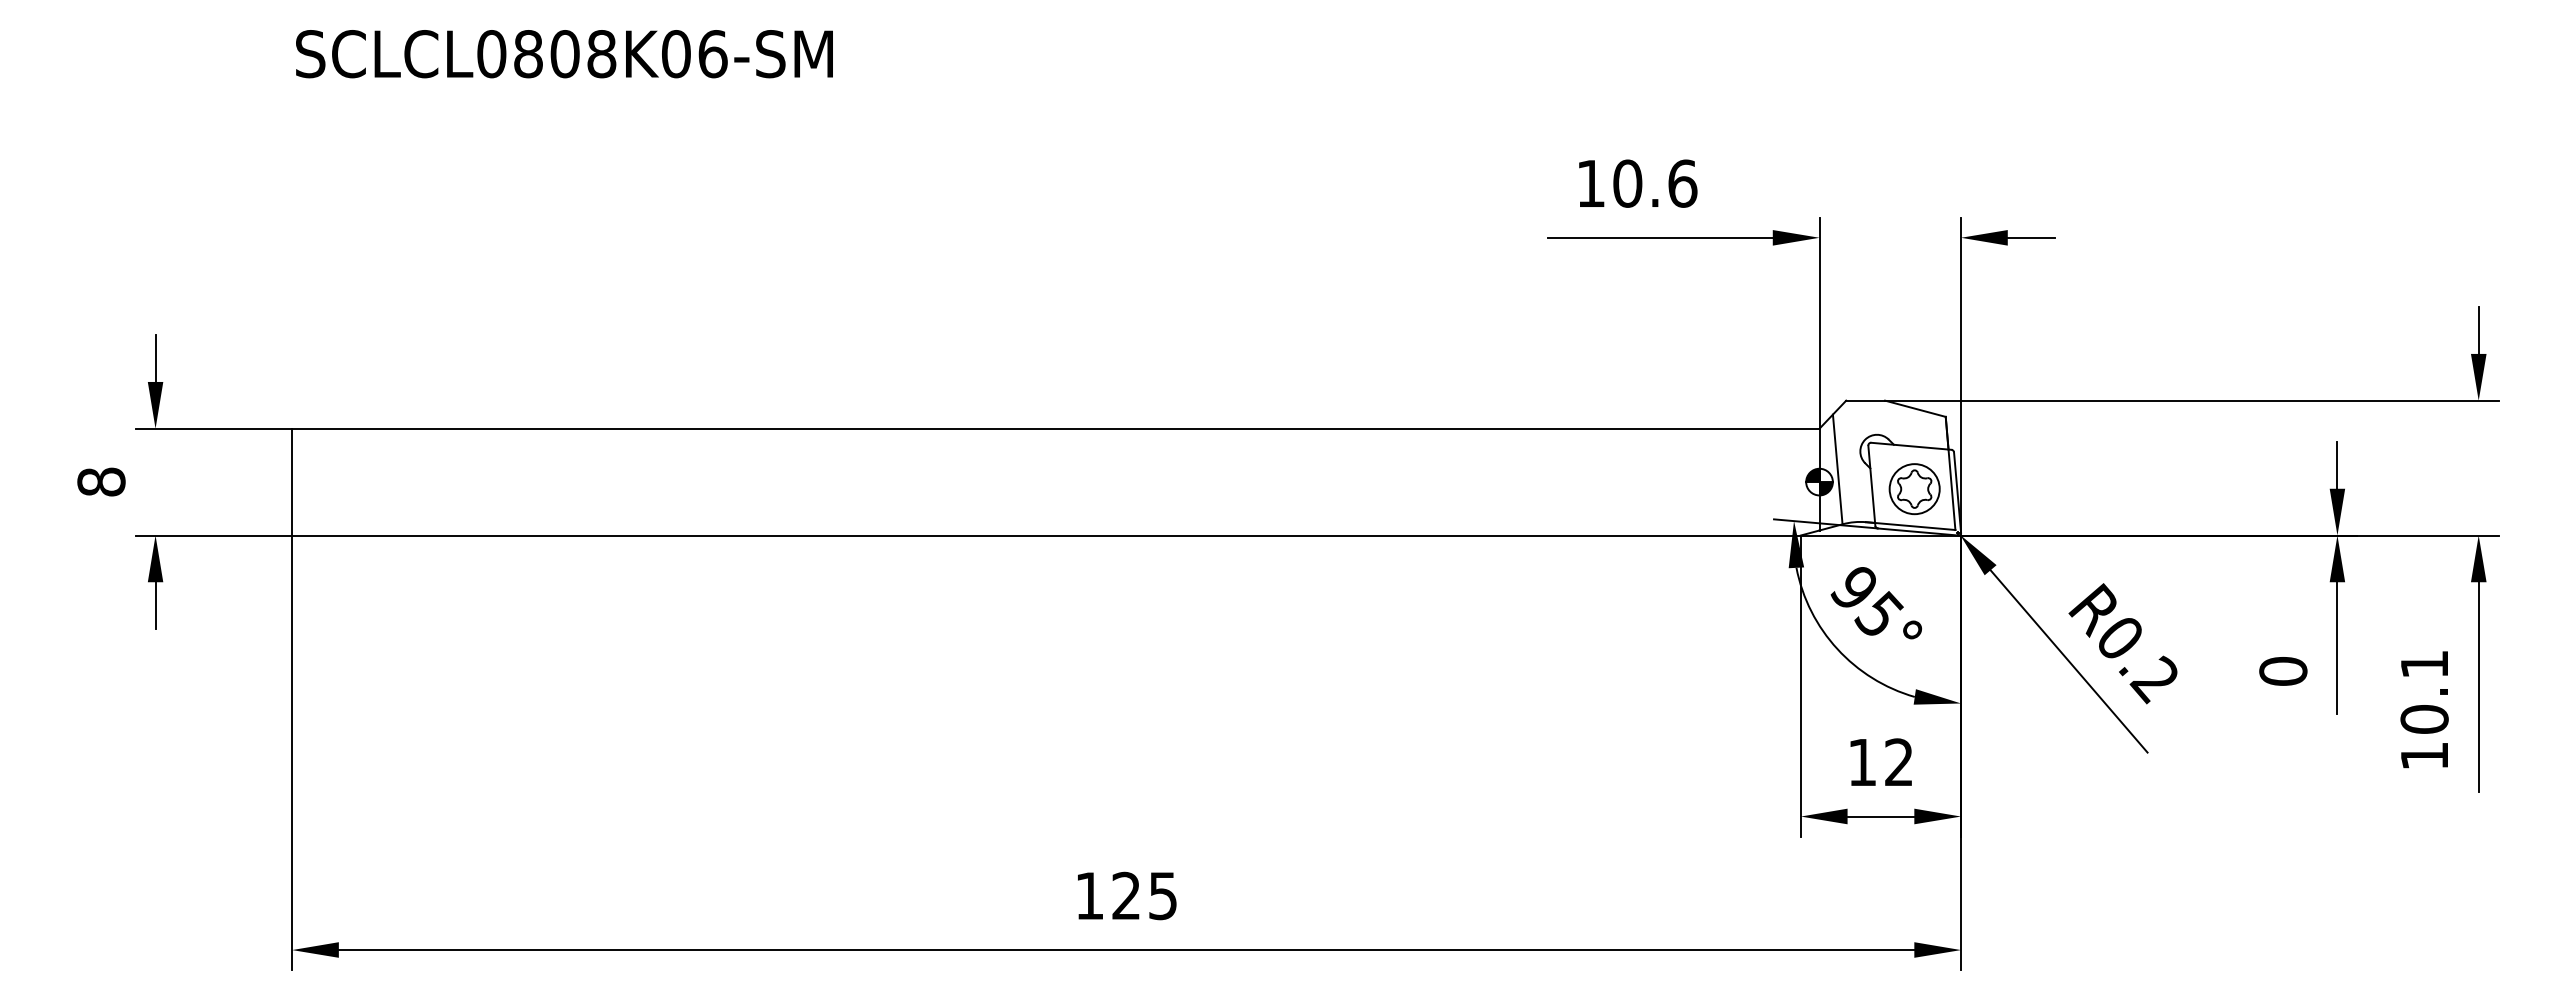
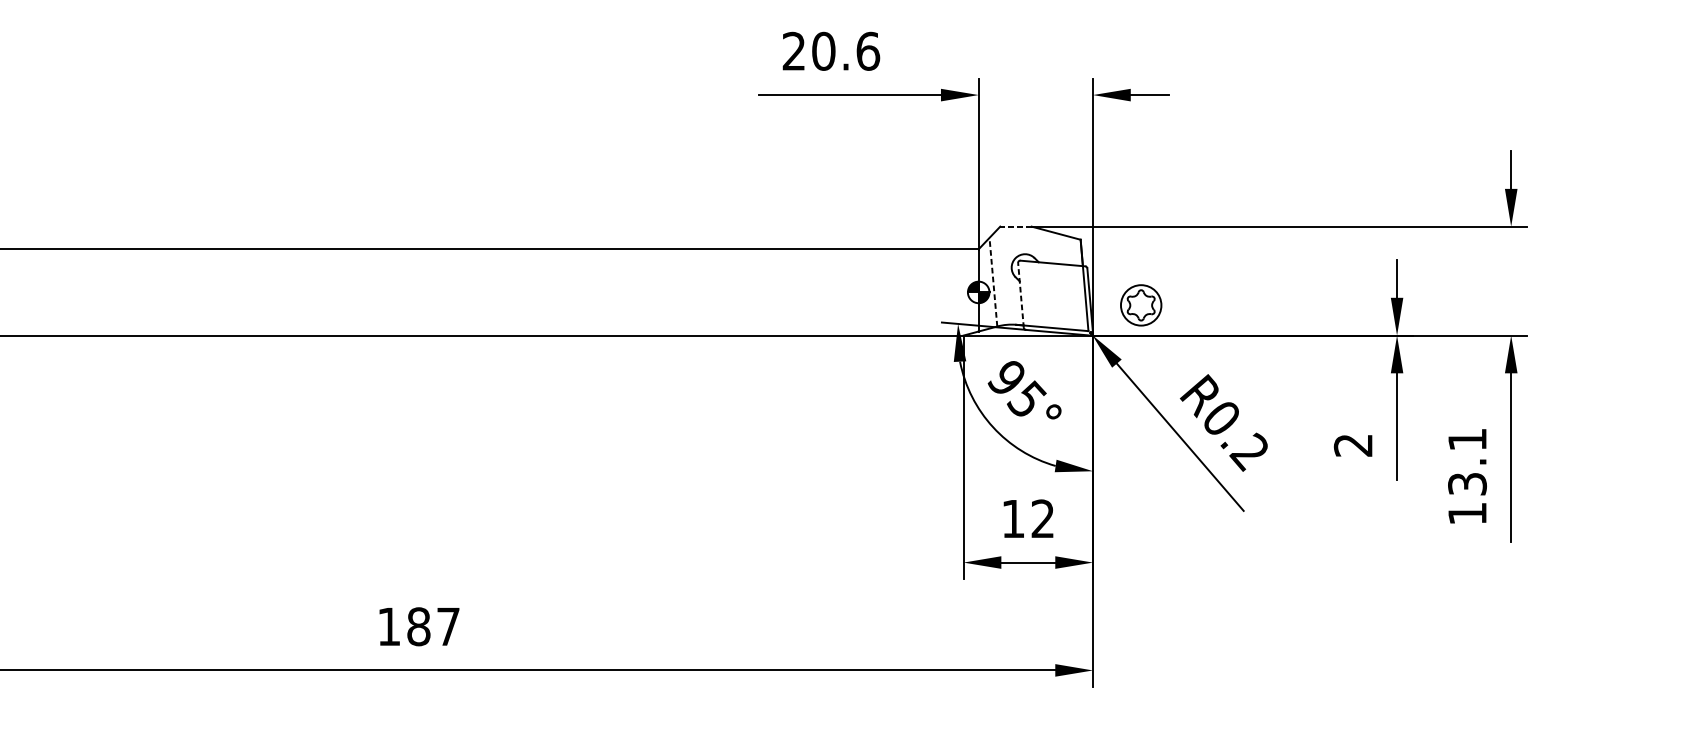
text: (1590, 182) -> (793, 50), 10.6 -> 20.6
line: (1865, 400) -> (1015, 226), solid -> dashed
line: (1837, 468) -> (993, 281), solid -> dashed
line: (1871, 485) -> (1020, 295), solid -> dashed
part: (1914, 489) -> (1141, 305), moved
text: (2283, 671) -> (1353, 445), 0 -> 2
text: (2424, 719) -> (1467, 484), 10.1 -> 13.1
text: (1144, 895) -> (433, 626), 125 -> 187

